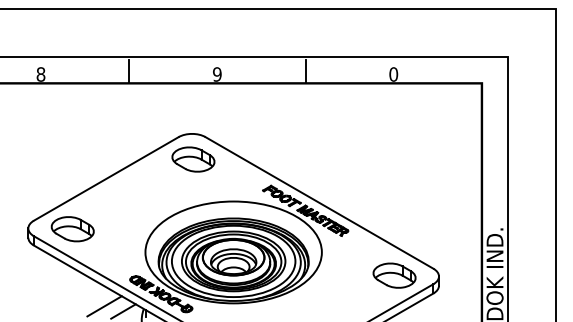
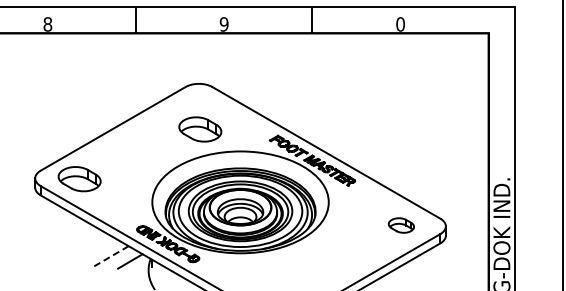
part: (193, 159) -> (200, 129), moved
part: (394, 275) -> (401, 225), size x0.6
line: (104, 306) -> (111, 256), solid -> dashed

